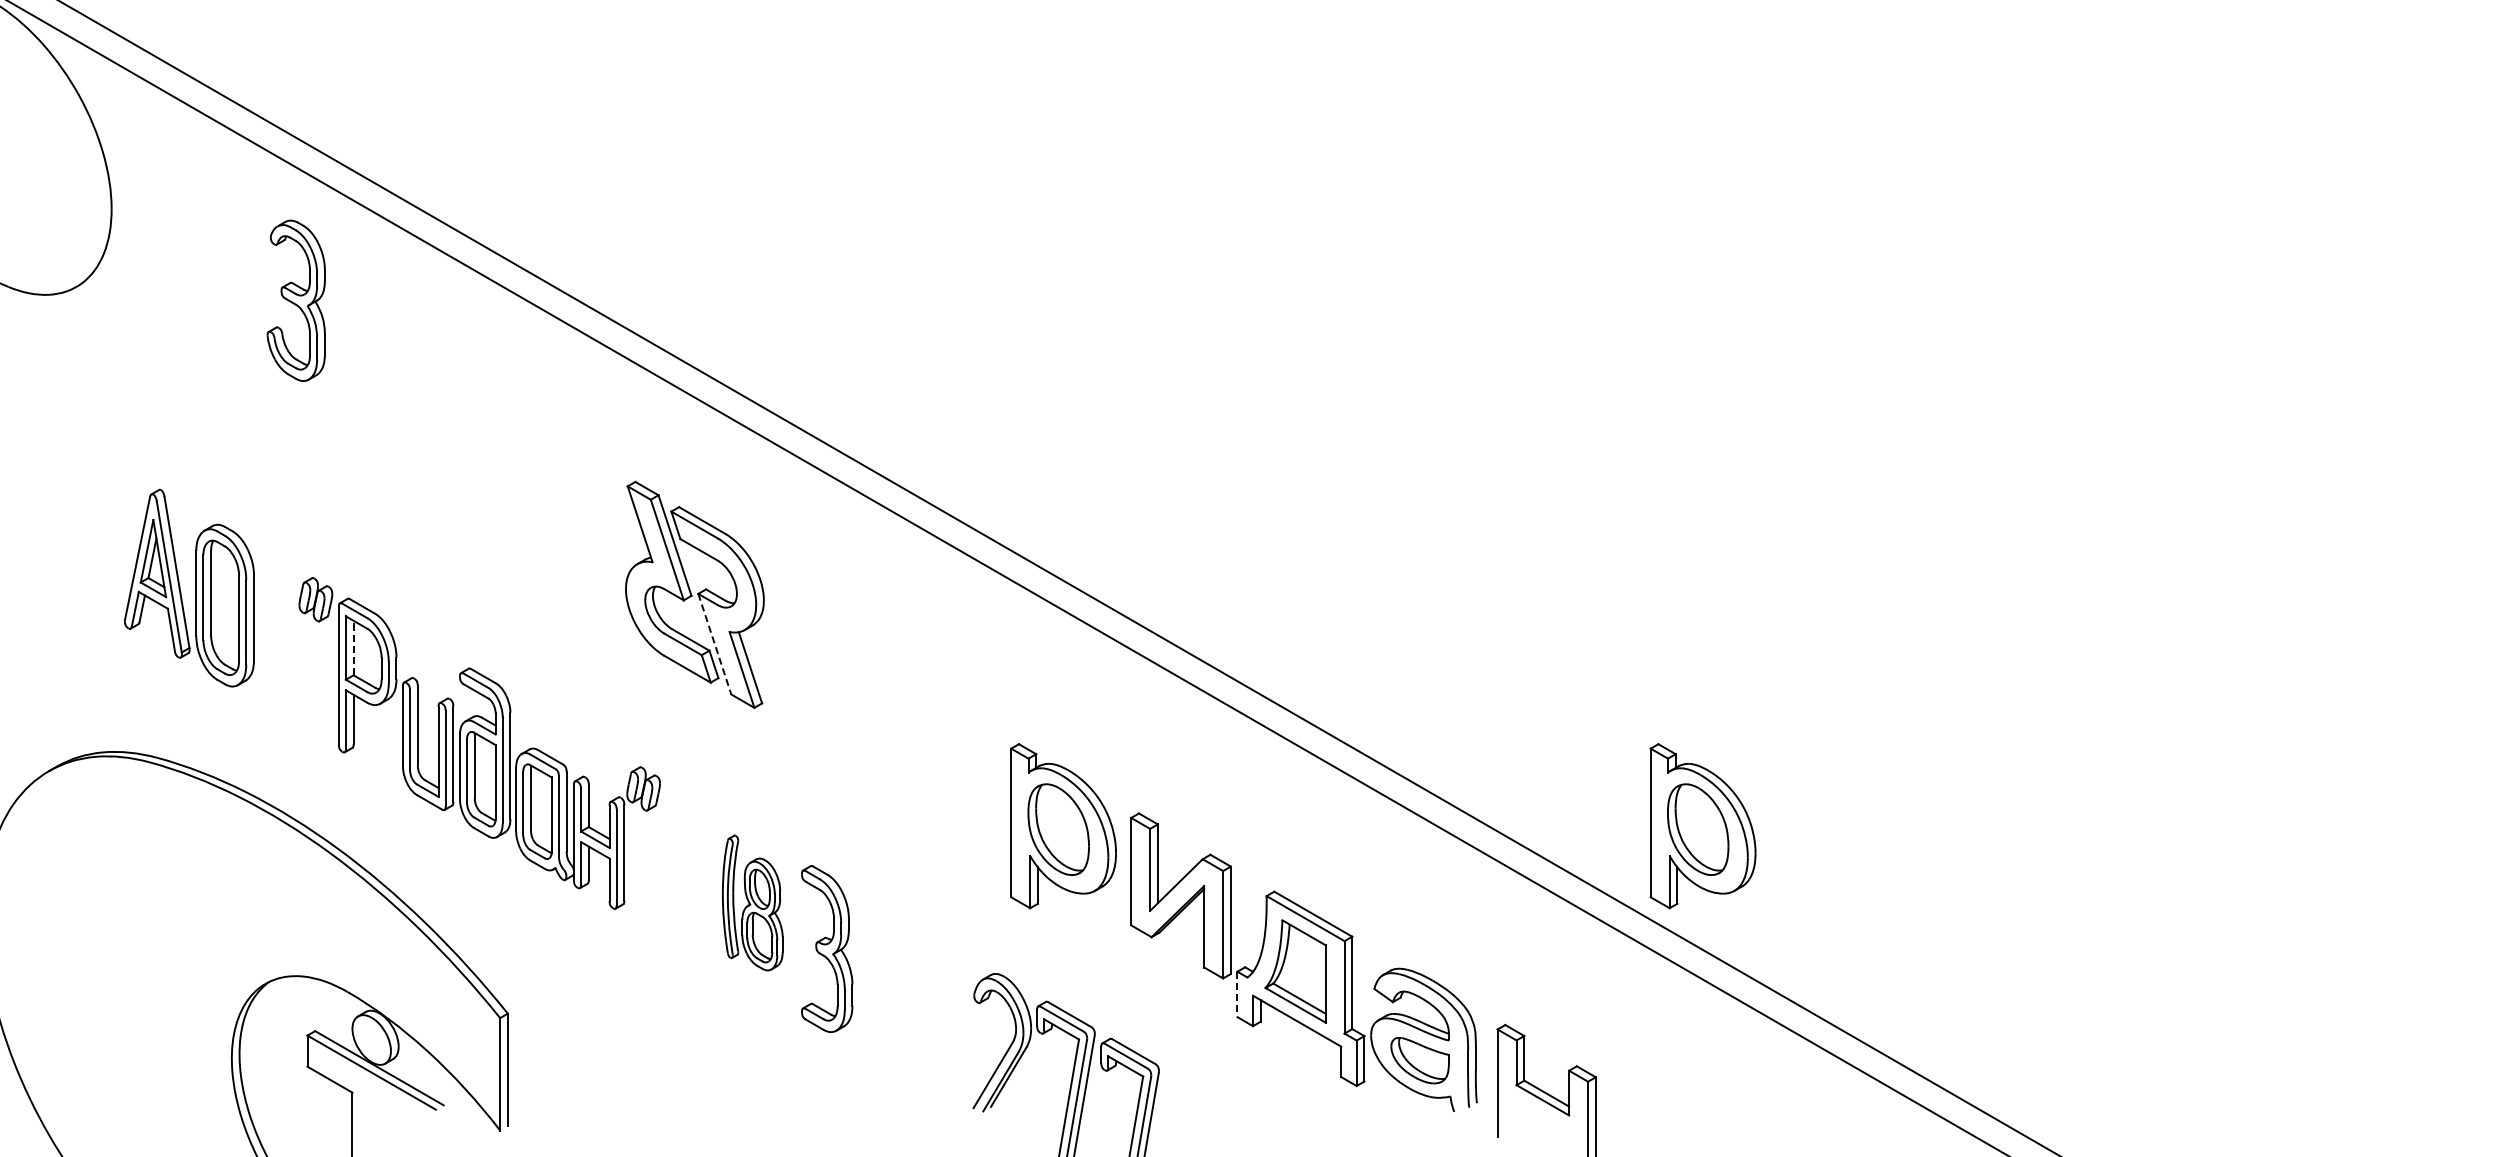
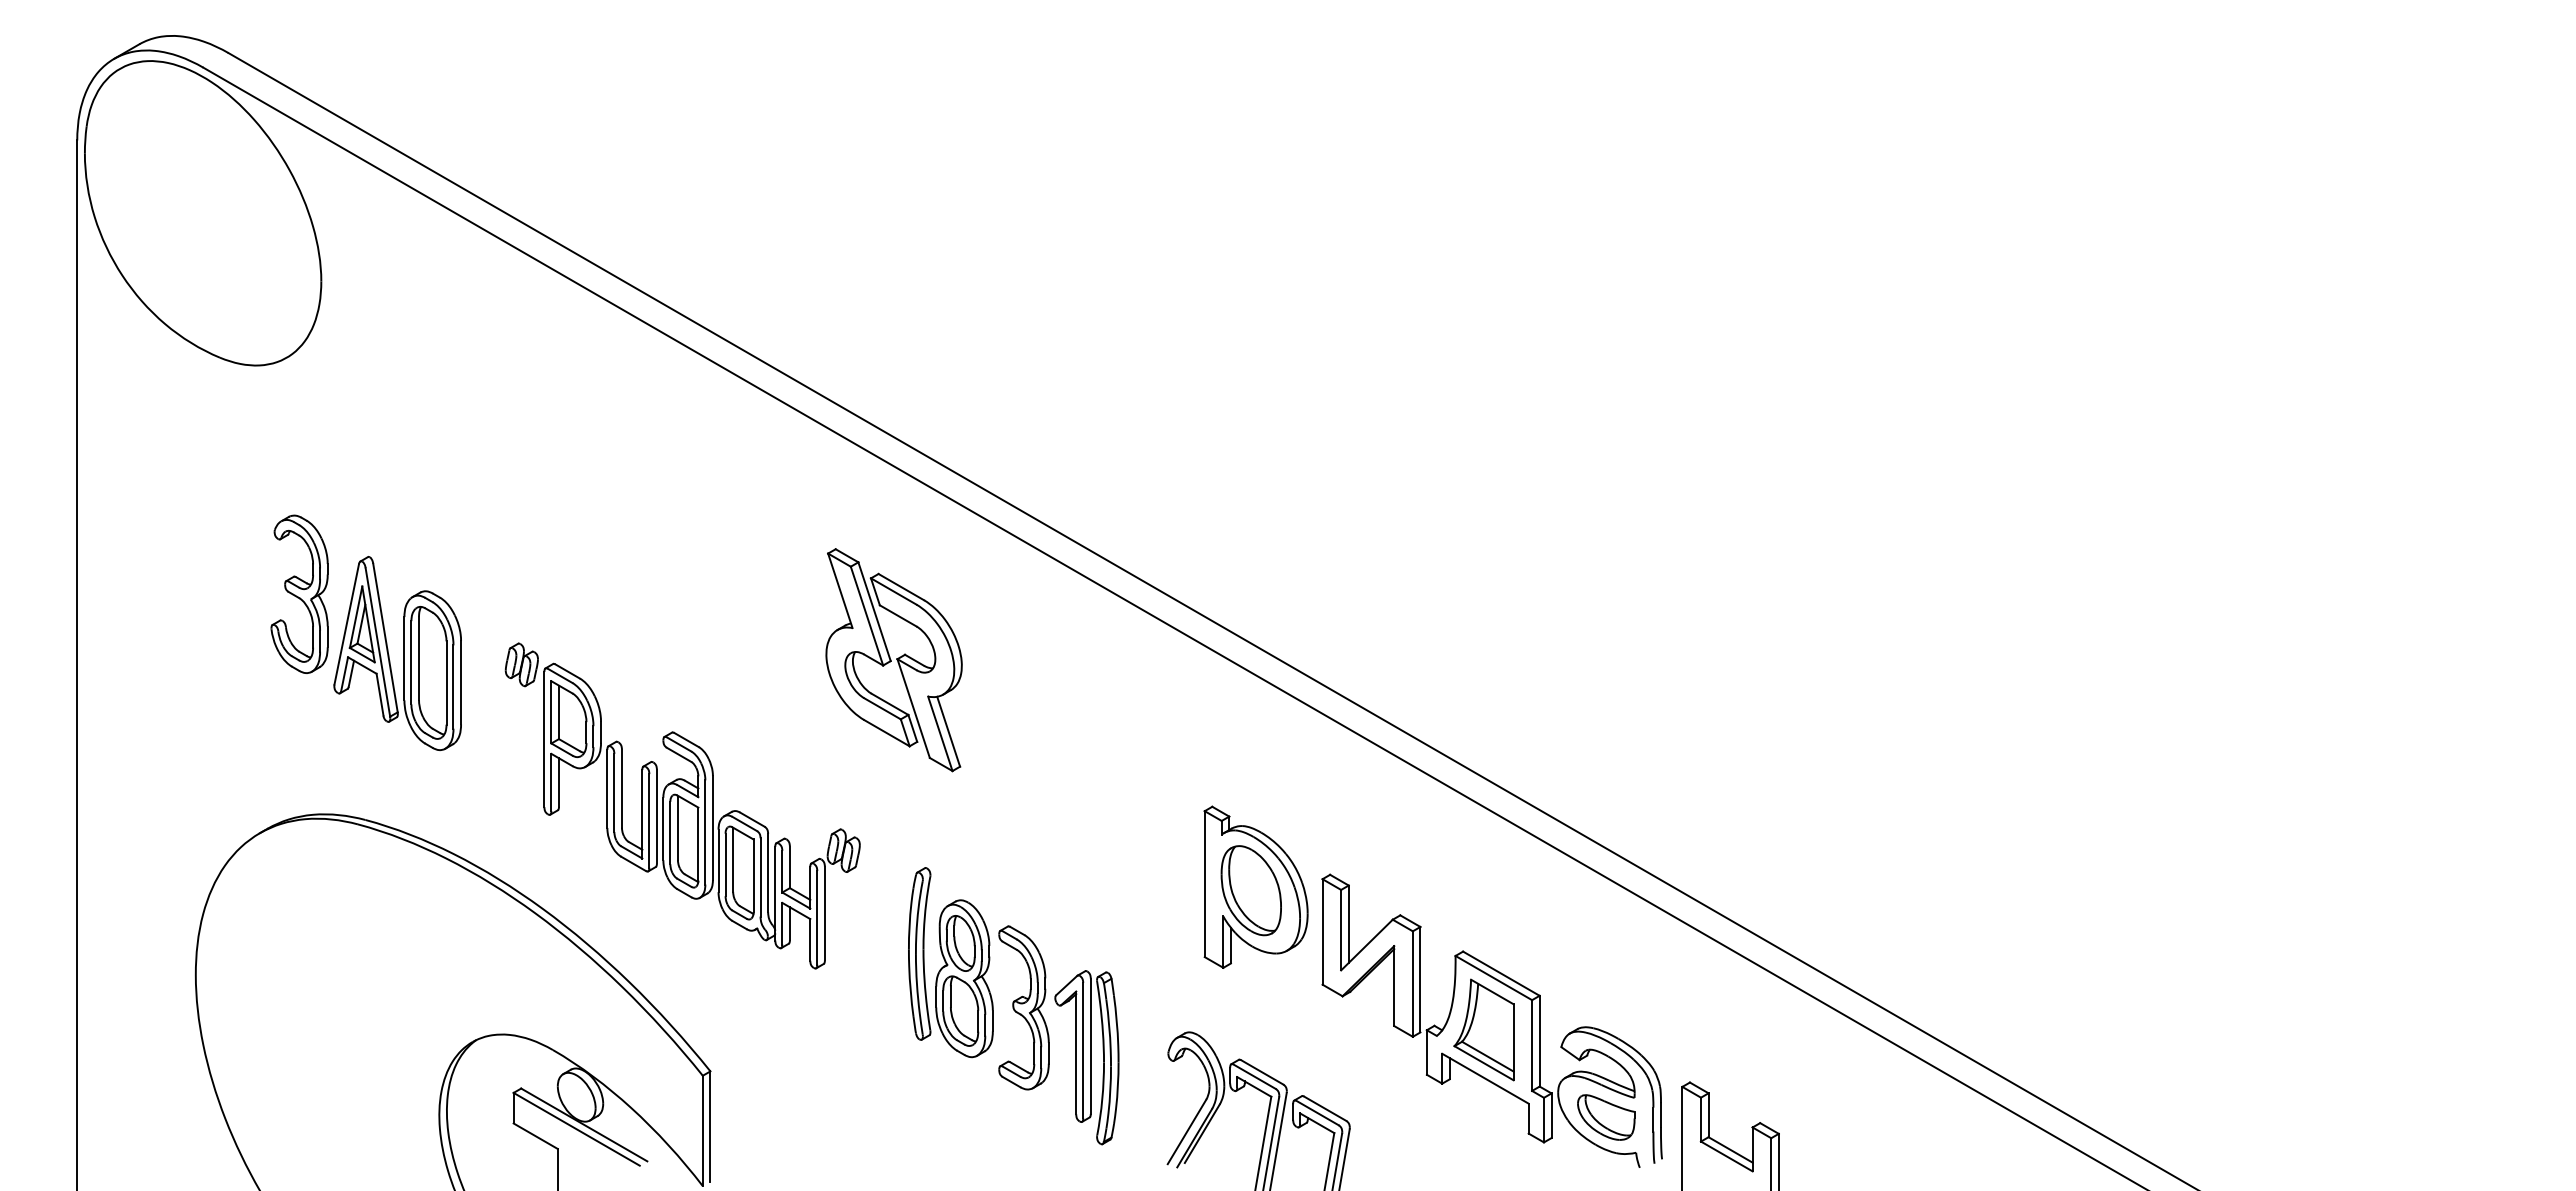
part: (296, 299) -> (299, 593), moved
line: (714, 644) -> (913, 708), dashed -> solid
line: (353, 648) -> (558, 712), dashed -> solid
part: (1702, 825) -> (1883, 886), removed
part: (752, 902) -> (950, 962), size x1.43
line: (1237, 995) -> (1426, 1053), dashed -> solid
part: (890, 999) -> (1086, 1057), added

